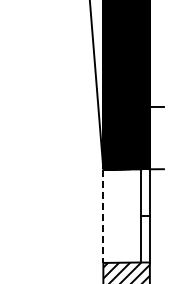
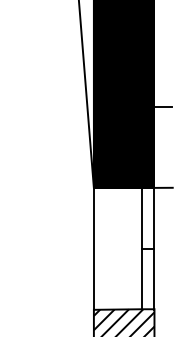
line: (103, 216) -> (94, 249), dashed -> solid

